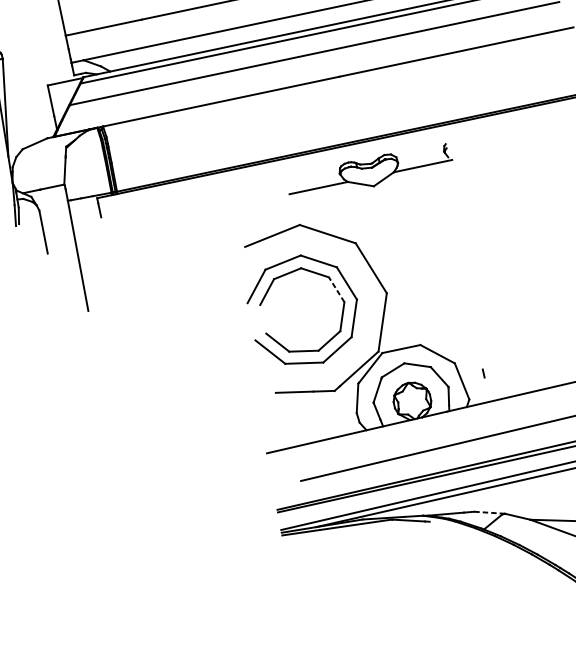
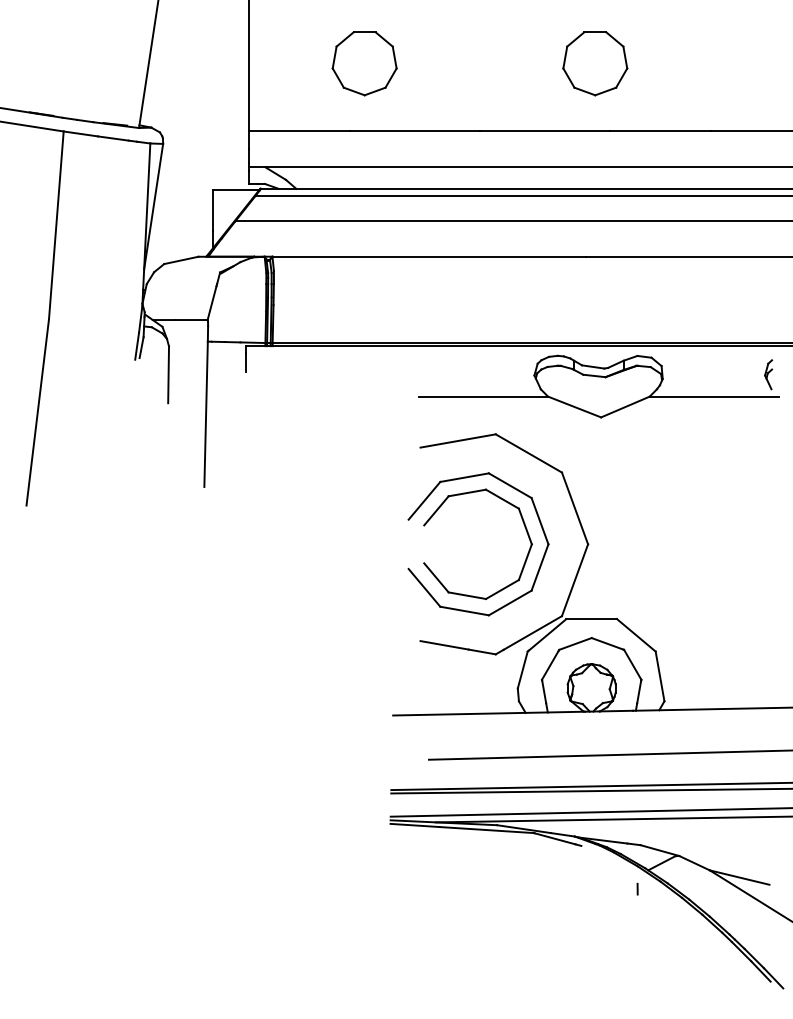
part: (369, 172) -> (598, 386), size x1.67
line: (336, 289) -> (525, 526), dashed -> solid
line: (483, 373) -> (637, 888), moved
line: (489, 512) -> (659, 850), dashed -> solid

